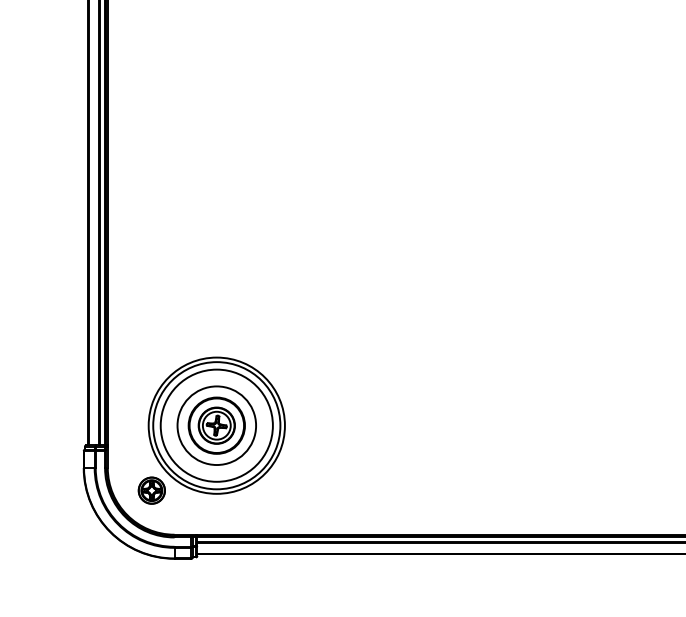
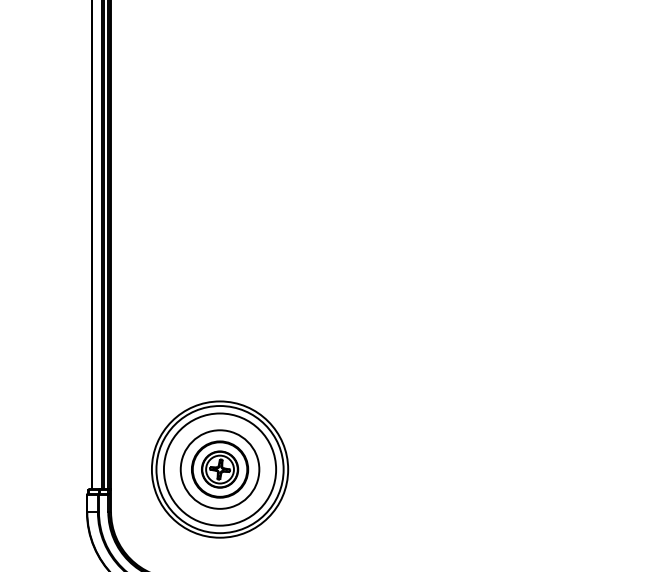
part: (151, 490) -> (154, 534), removed

